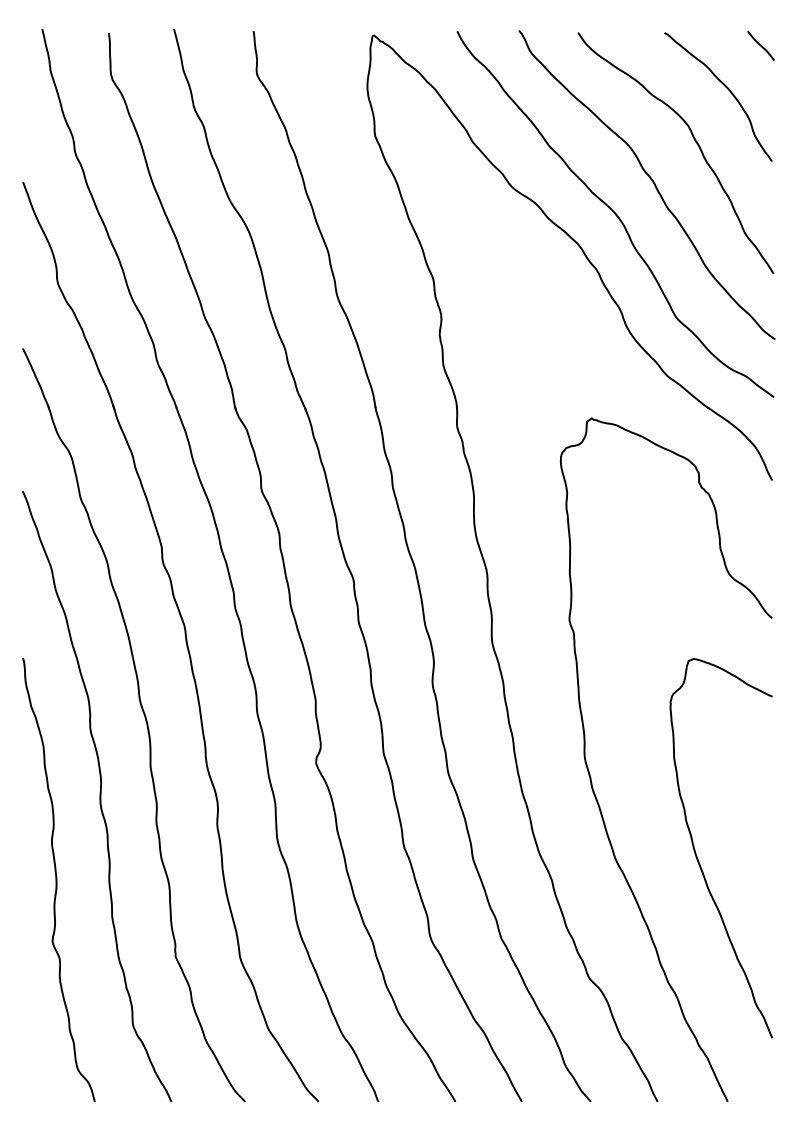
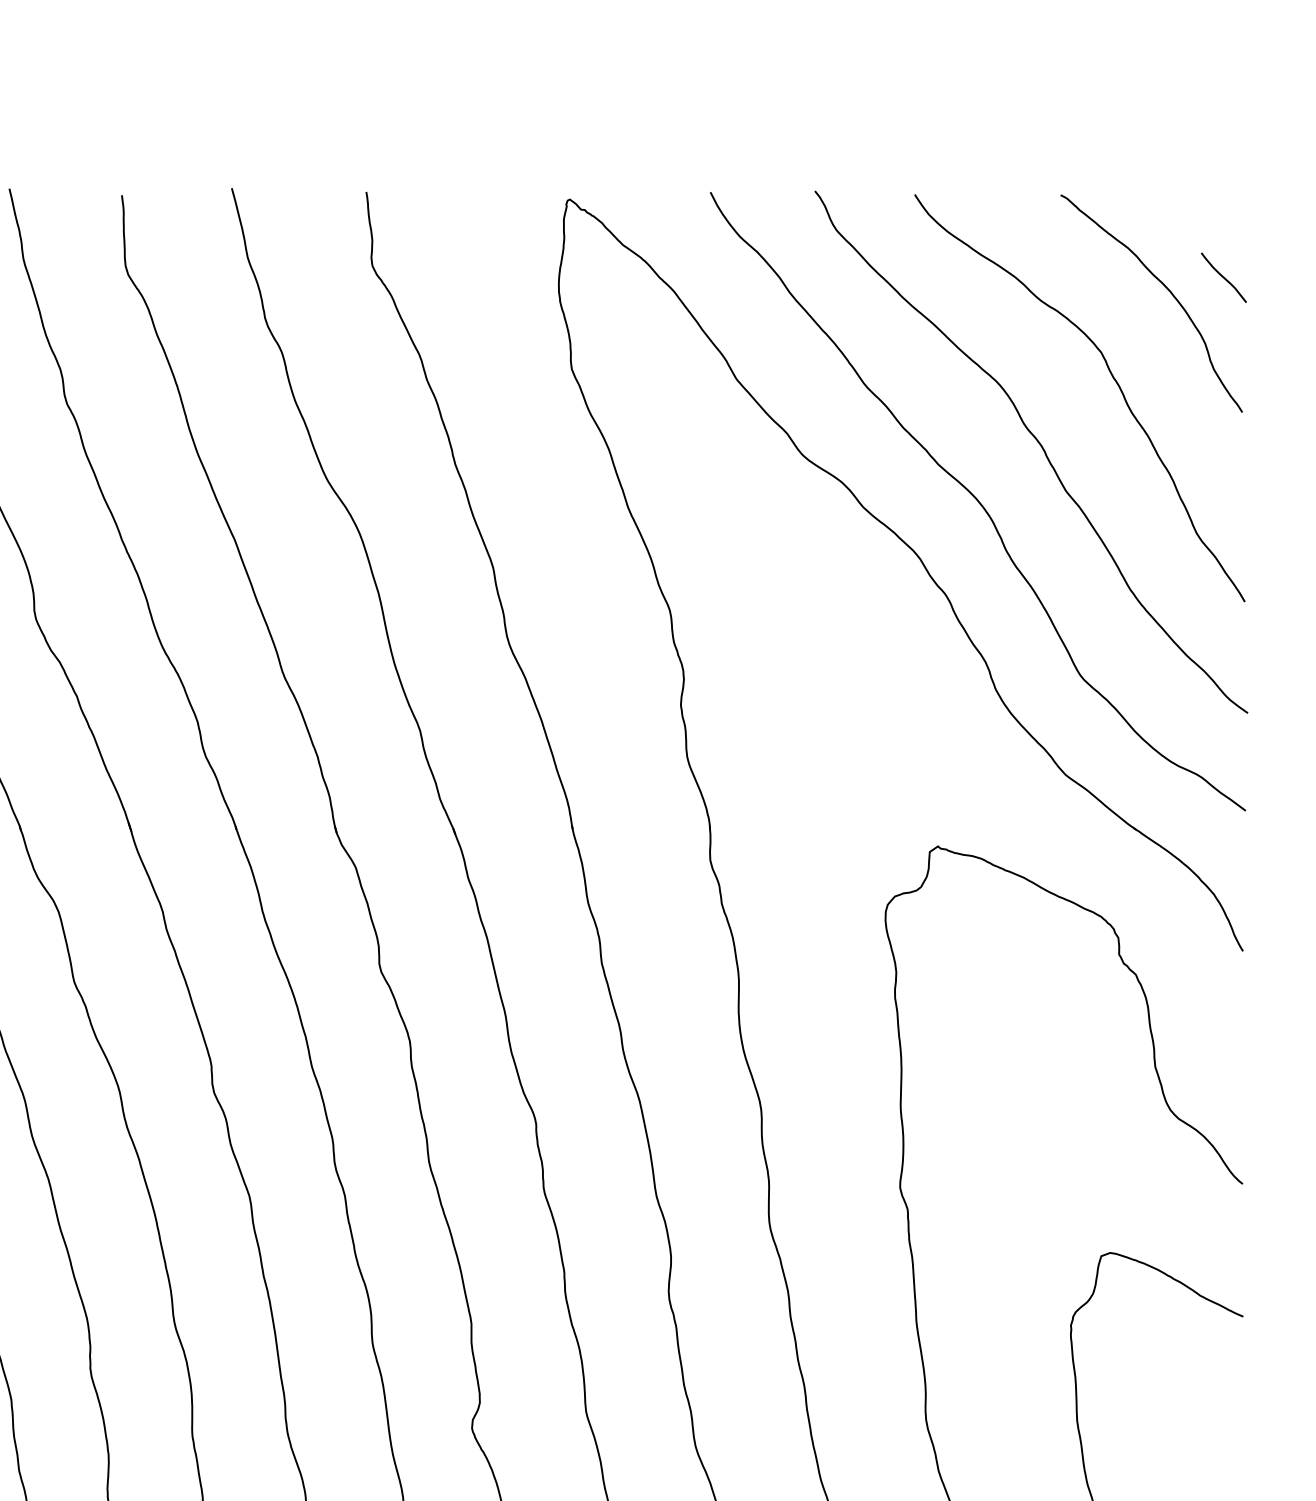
line: (760, 45) -> (1222, 277), moved

